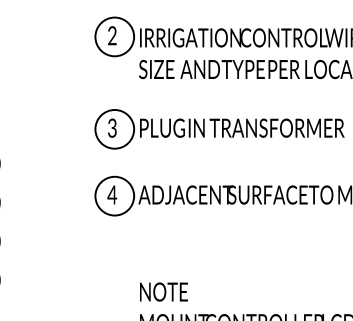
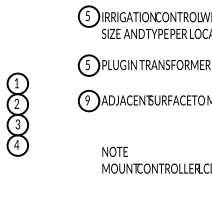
text: (111, 34) -> (87, 15), 2 -> 5
text: (111, 127) -> (87, 64), 3 -> 5
text: (111, 195) -> (87, 100), 4 -> 9

